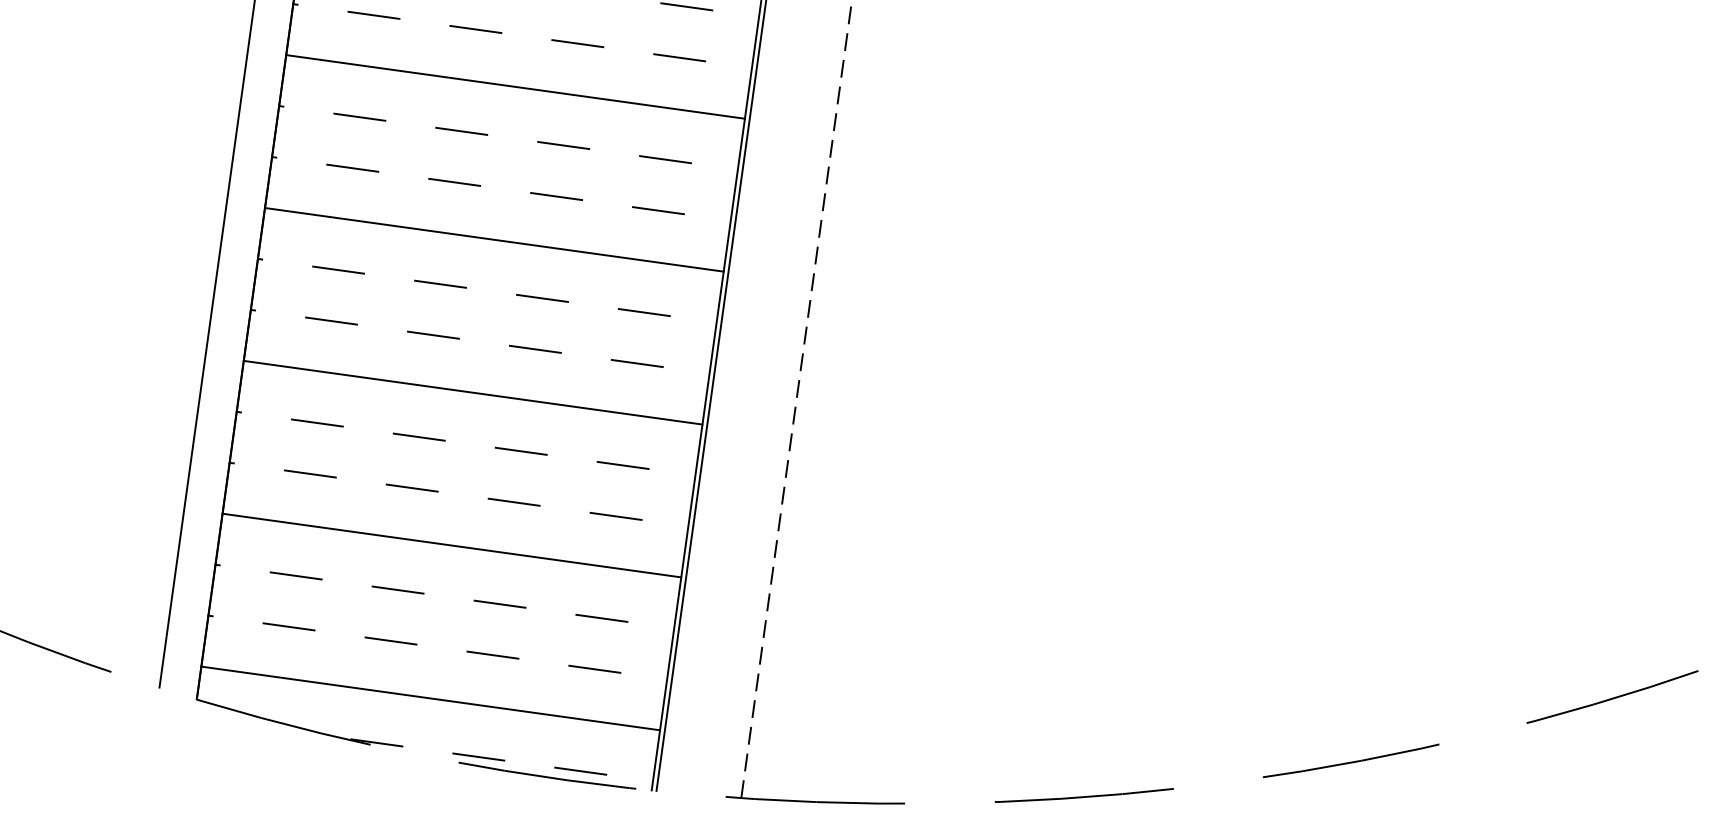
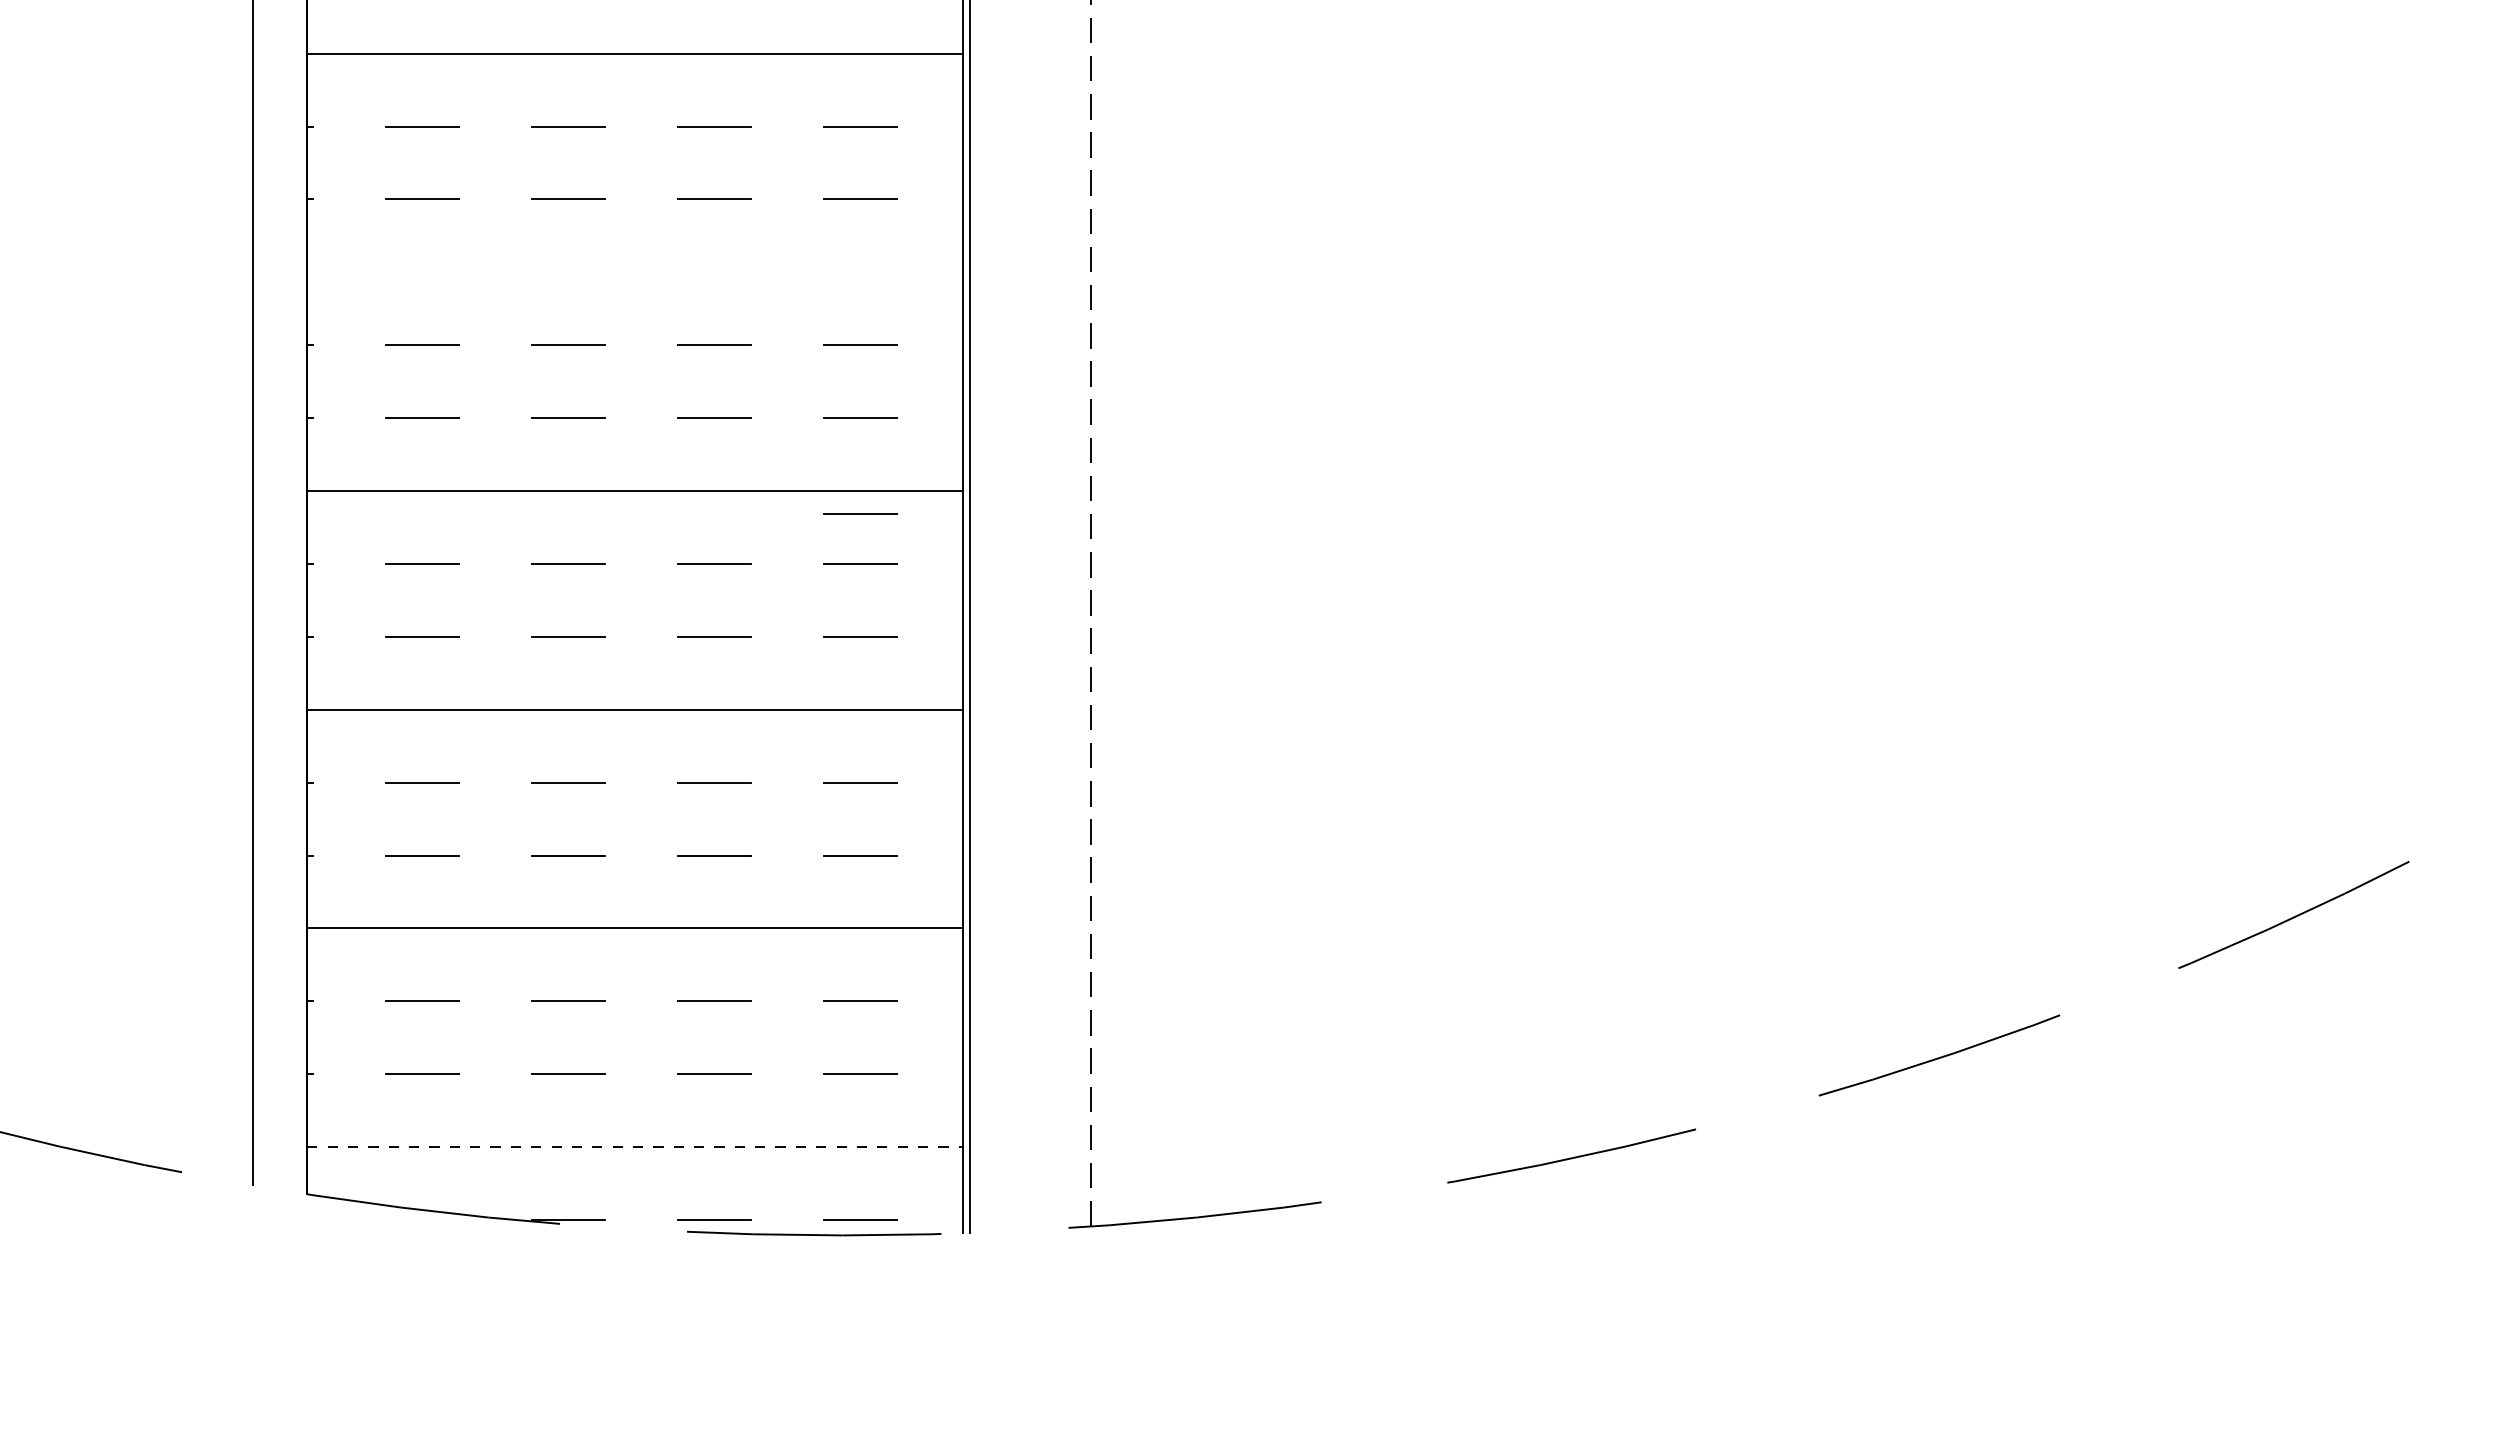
line: (515, 87) -> (635, 272), removed
line: (649, 277) -> (860, 513), added
line: (430, 698) -> (635, 1147), solid -> dashed

